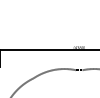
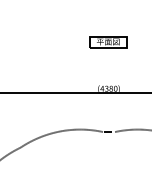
part: (78, 23) -> (107, 41), added

